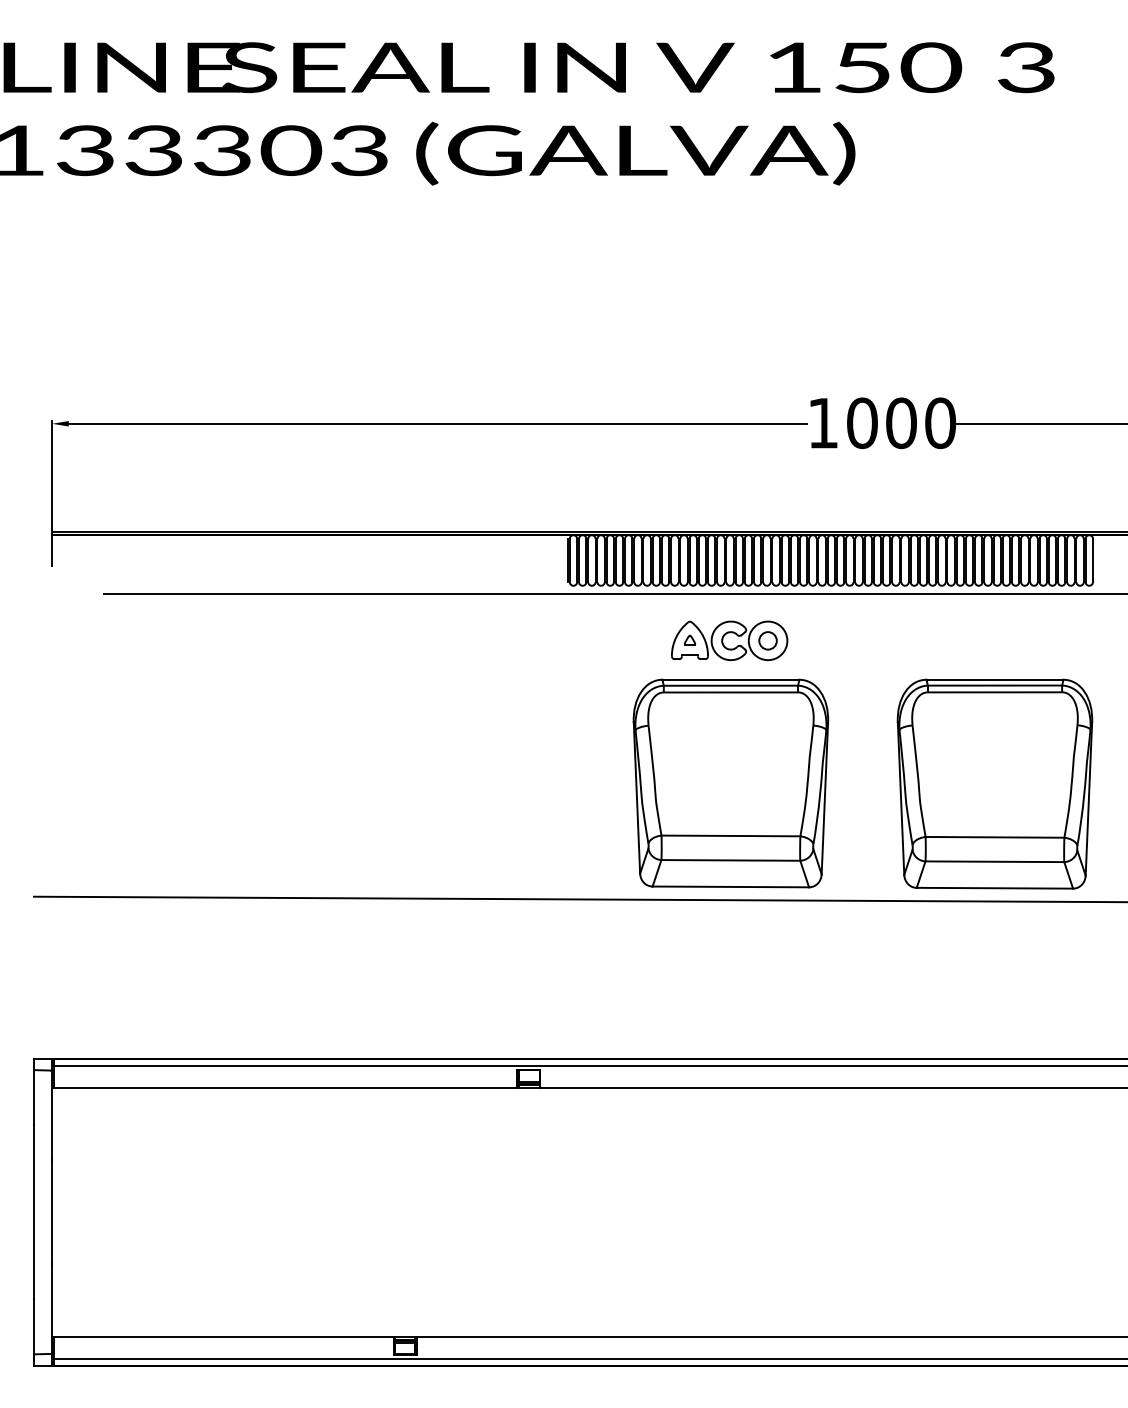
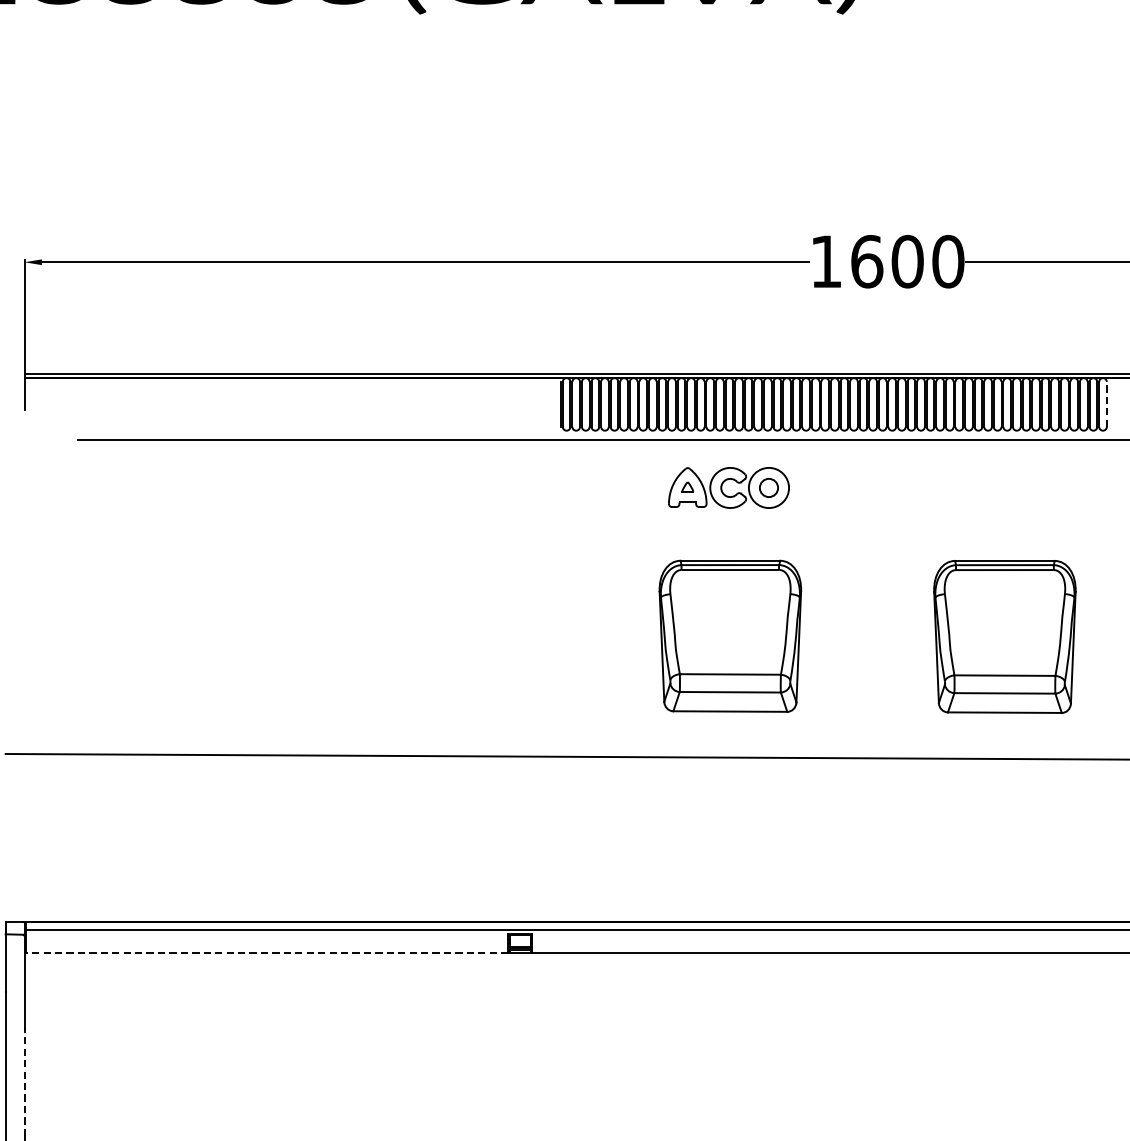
text: (862, 422) -> (867, 260), 1000 -> 1600
line: (1093, 560) -> (1107, 404), solid -> dashed
part: (730, 783) -> (729, 636), size x0.7
part: (994, 783) -> (1004, 636), size x0.7
line: (285, 1087) -> (267, 952), solid -> dashed
line: (52, 1212) -> (24, 1082), solid -> dashed

